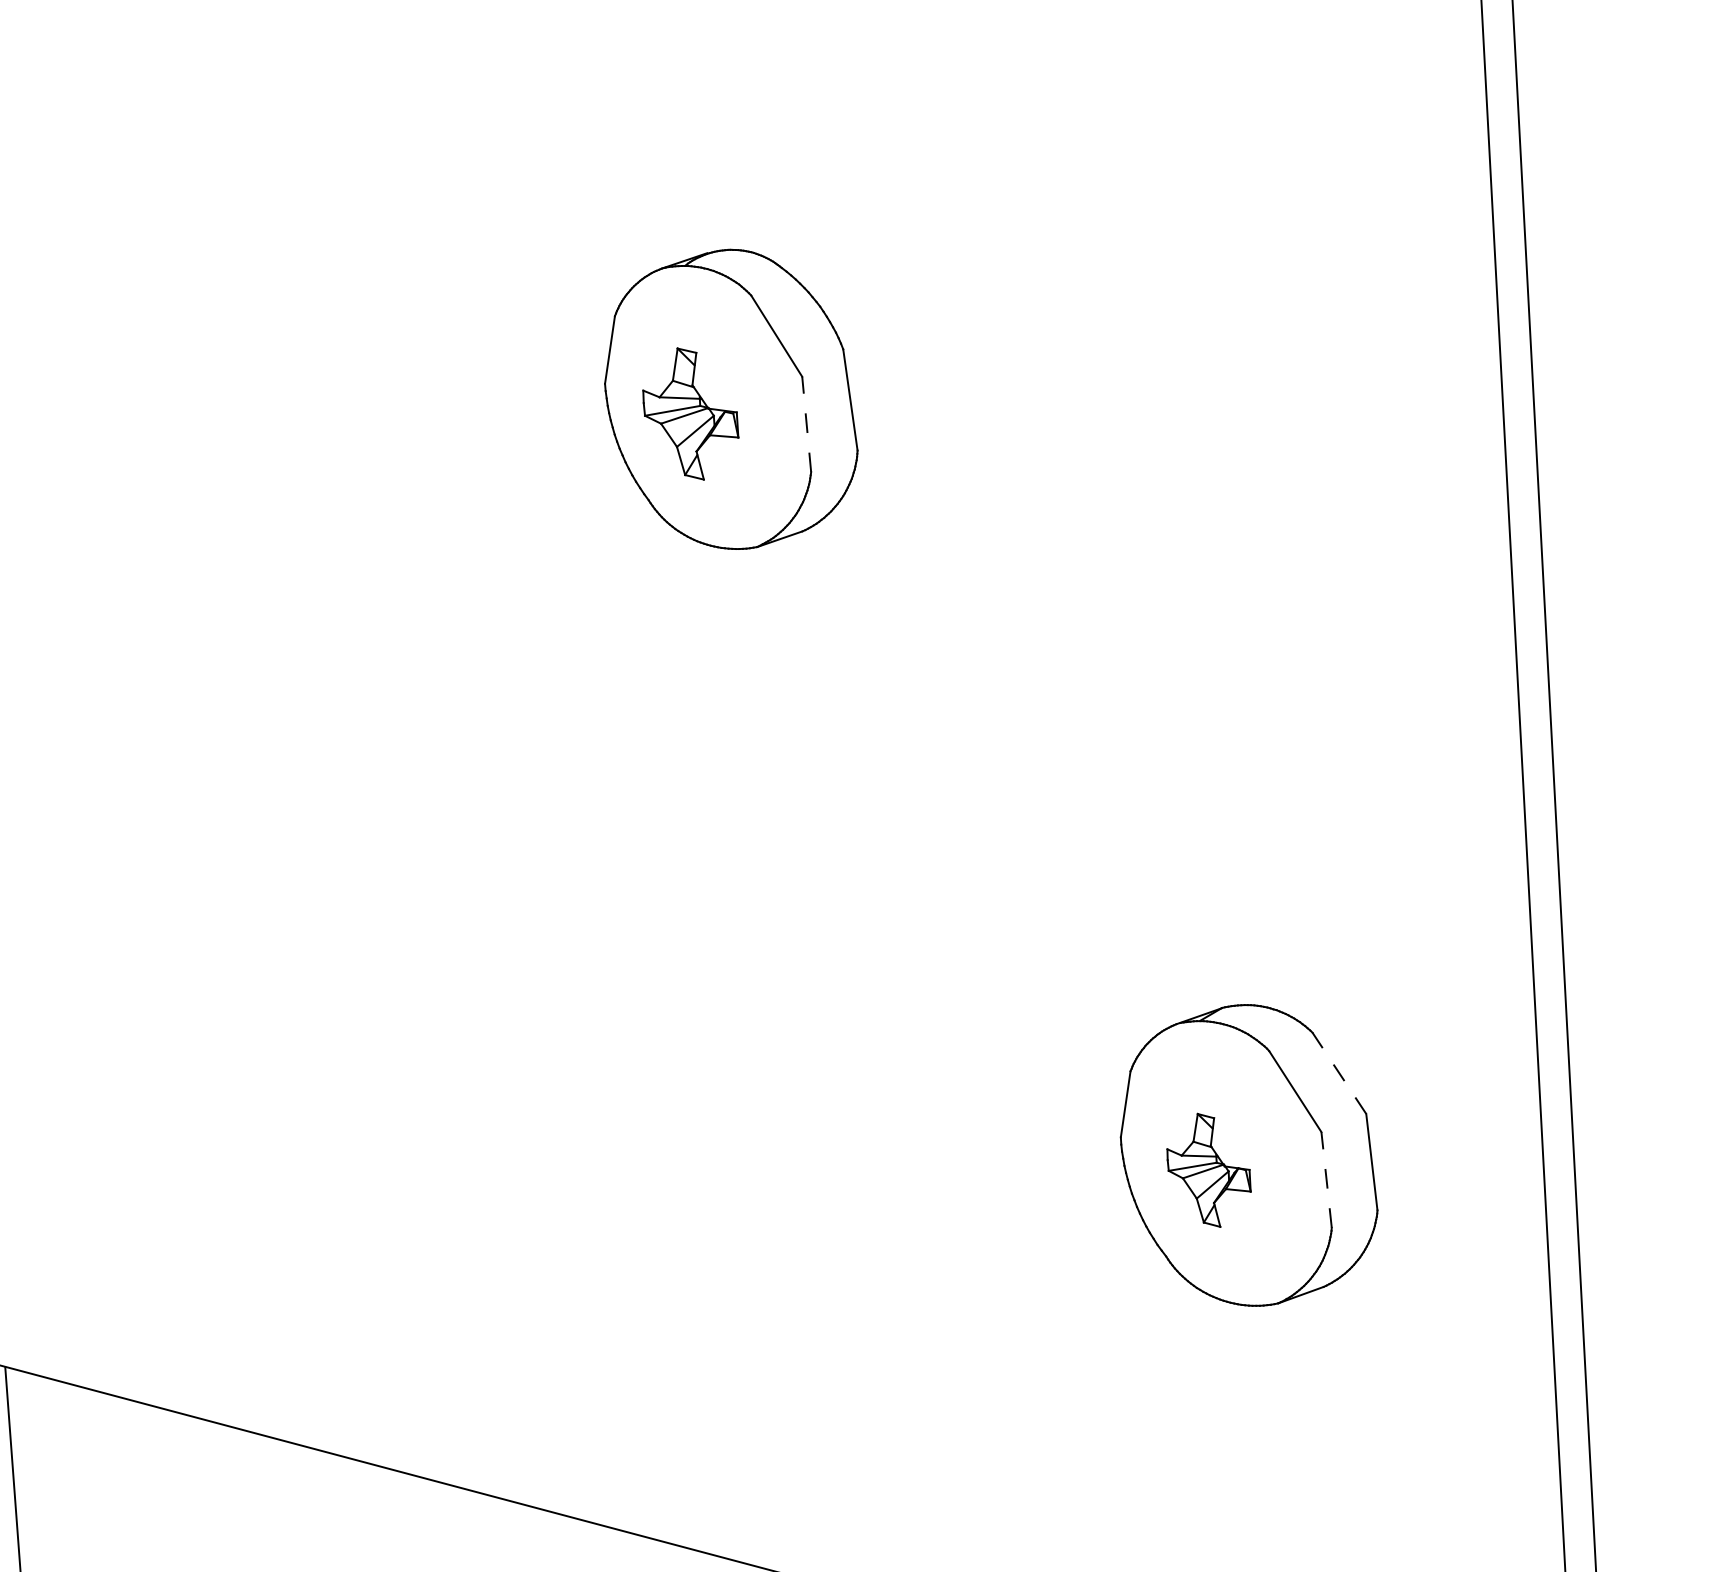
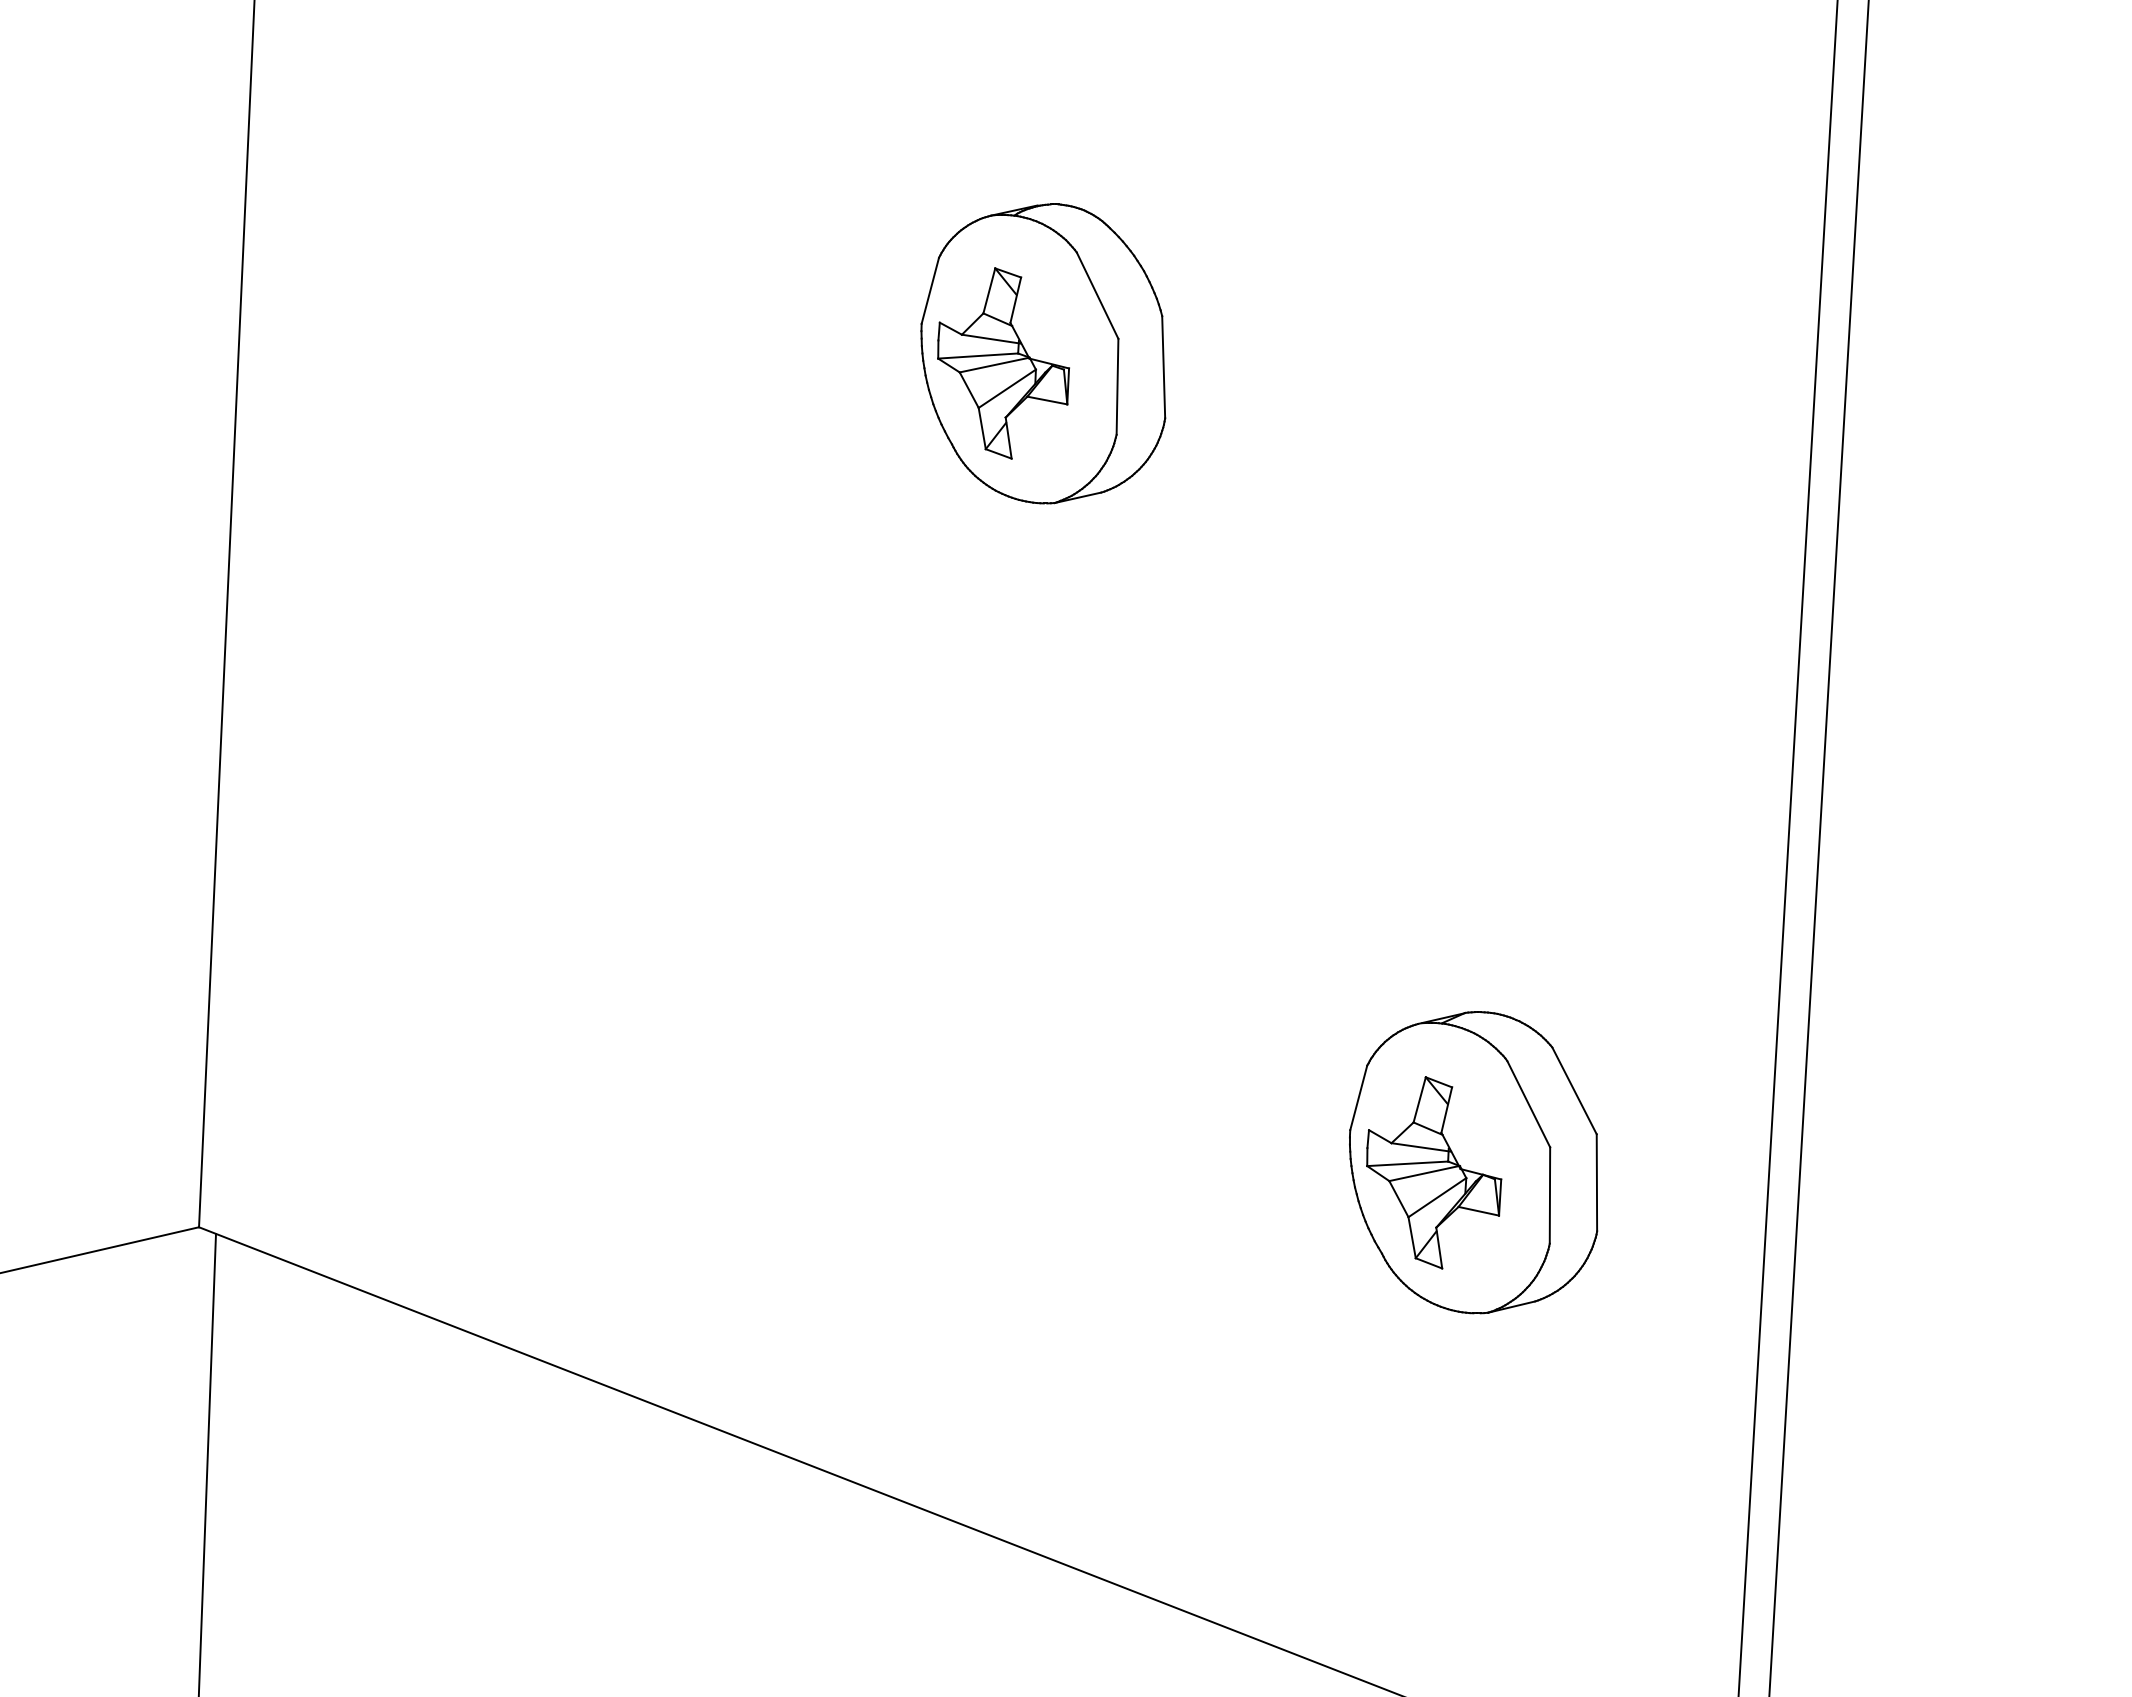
part: (690, 414) -> (1003, 363), size x1.43
line: (806, 424) -> (1117, 386), dashed -> solid
line: (1339, 1072) -> (1574, 1090), dashed -> solid
part: (1209, 1169) -> (1434, 1172), size x1.67
line: (1326, 1179) -> (1549, 1194), dashed -> solid

